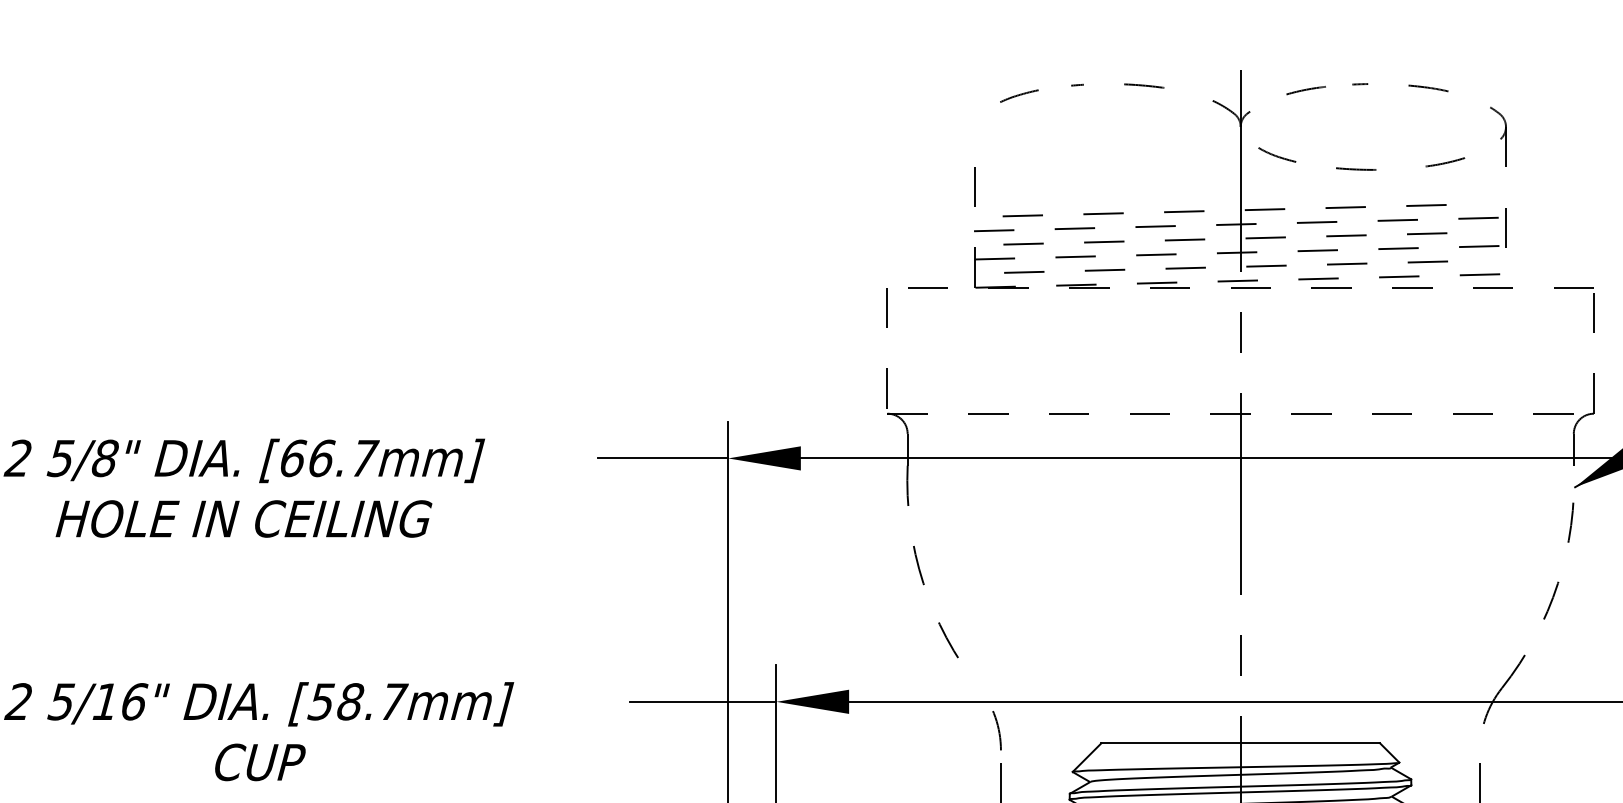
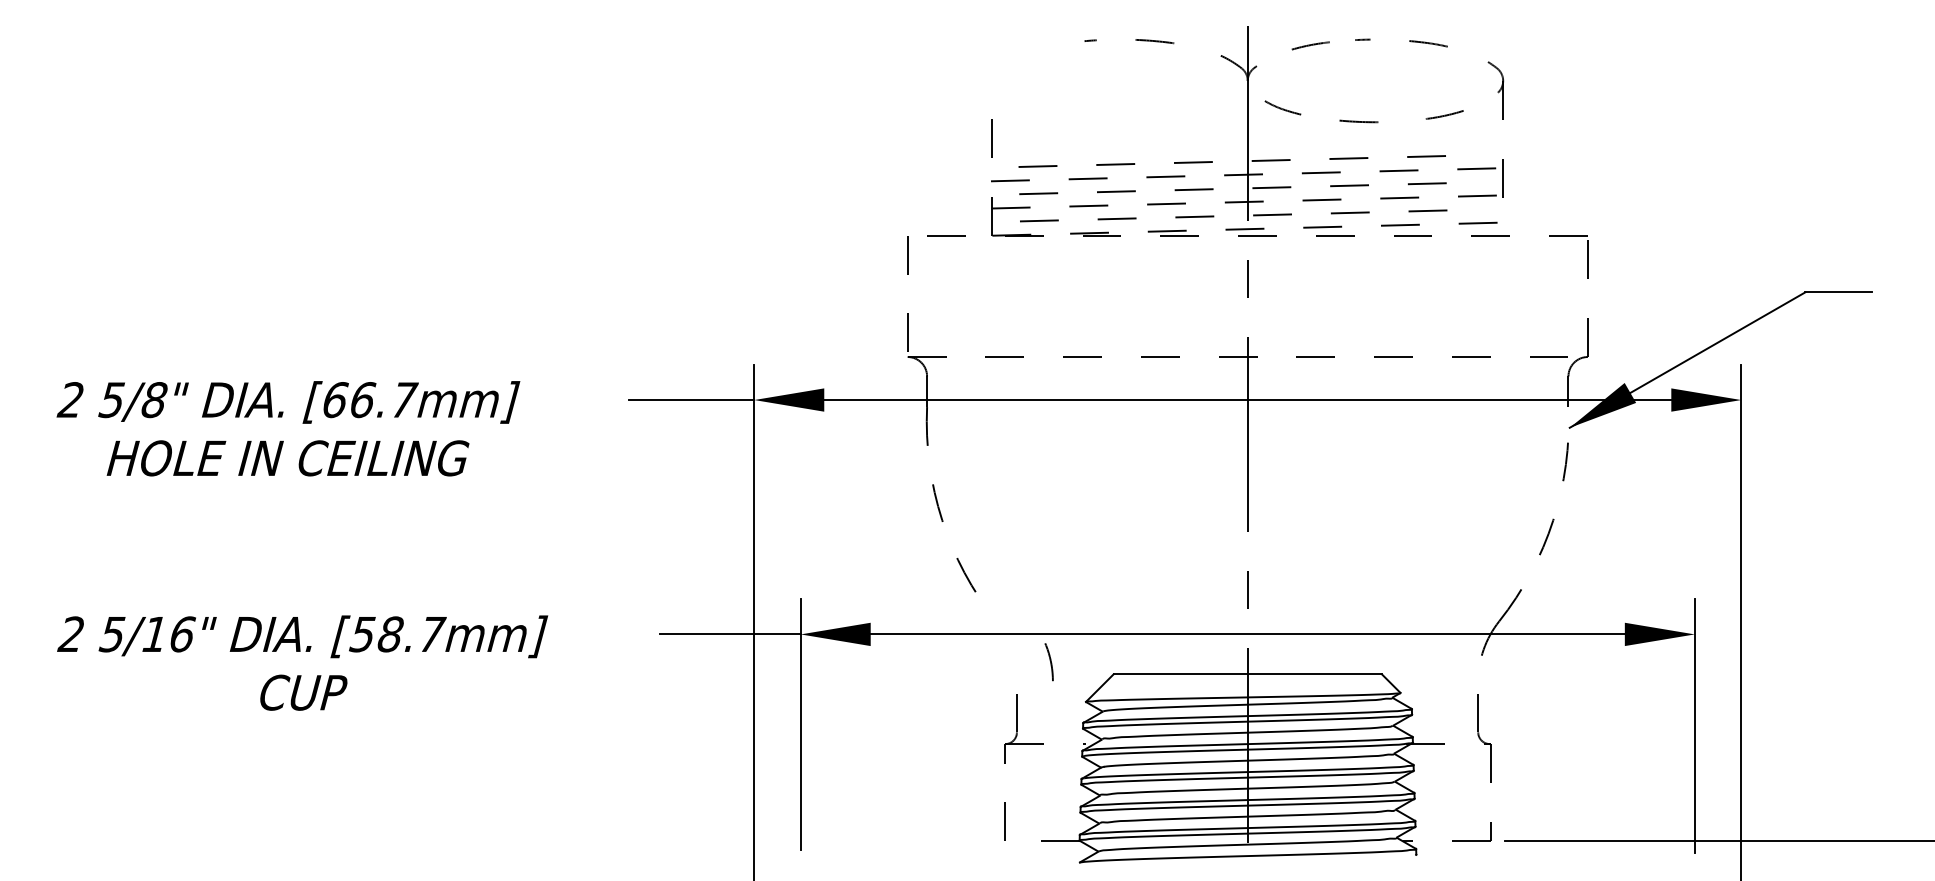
curve: (1019, 95) -> (1034, 50), removed
arc: (998, 730) -> (1050, 662), moved

